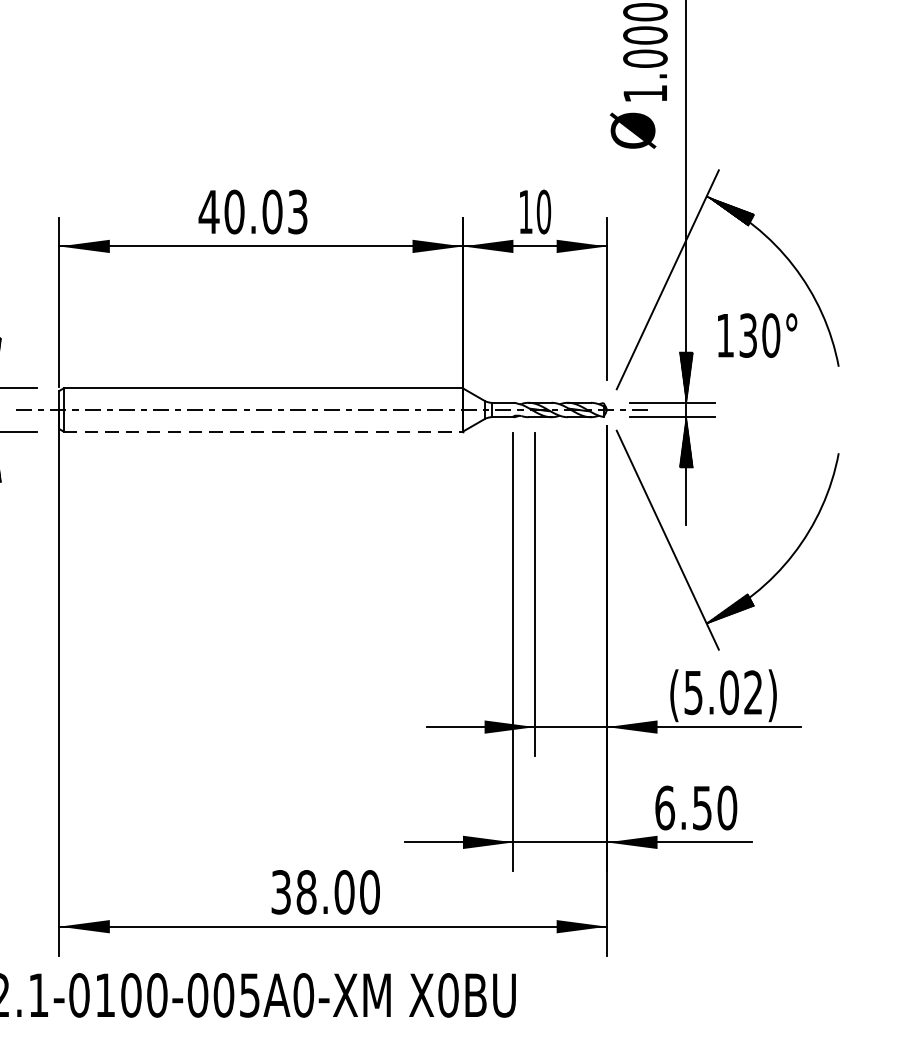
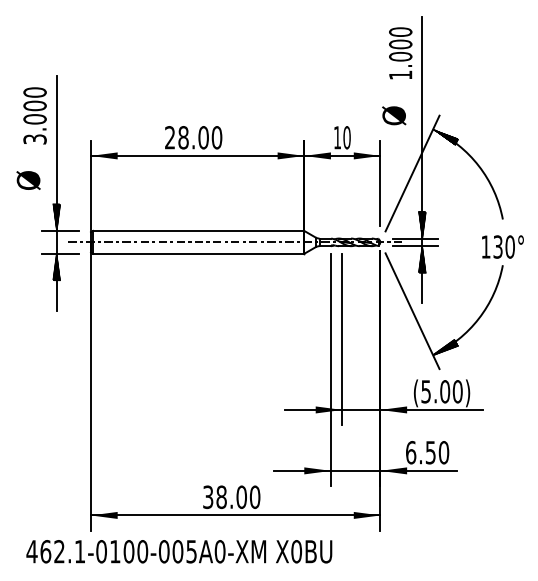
text: (633, 130) -> (394, 115), moved
text: (253, 211) -> (193, 137), 40.03 -> 28.00
text: (756, 334) -> (502, 246), moved
line: (264, 431) -> (199, 253), dashed -> solid
text: (752, 692) -> (457, 391), (5.02) -> (5.00)

